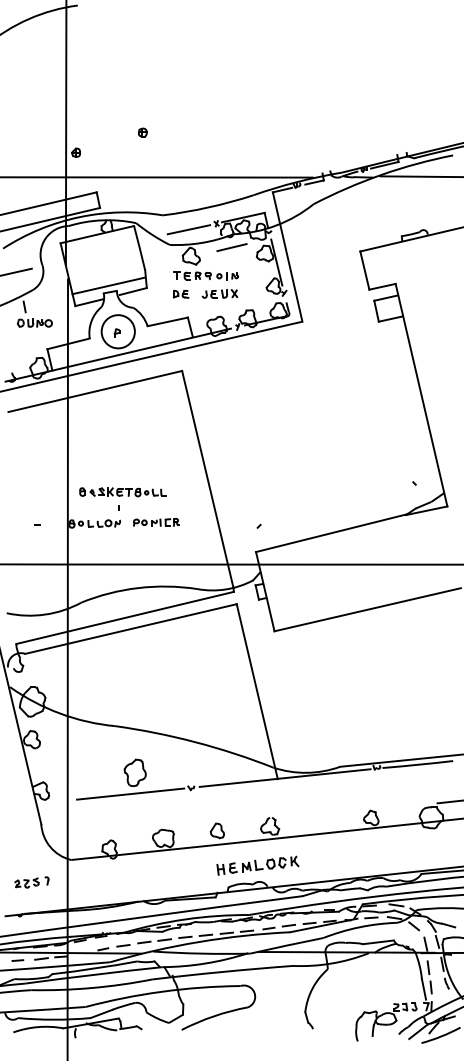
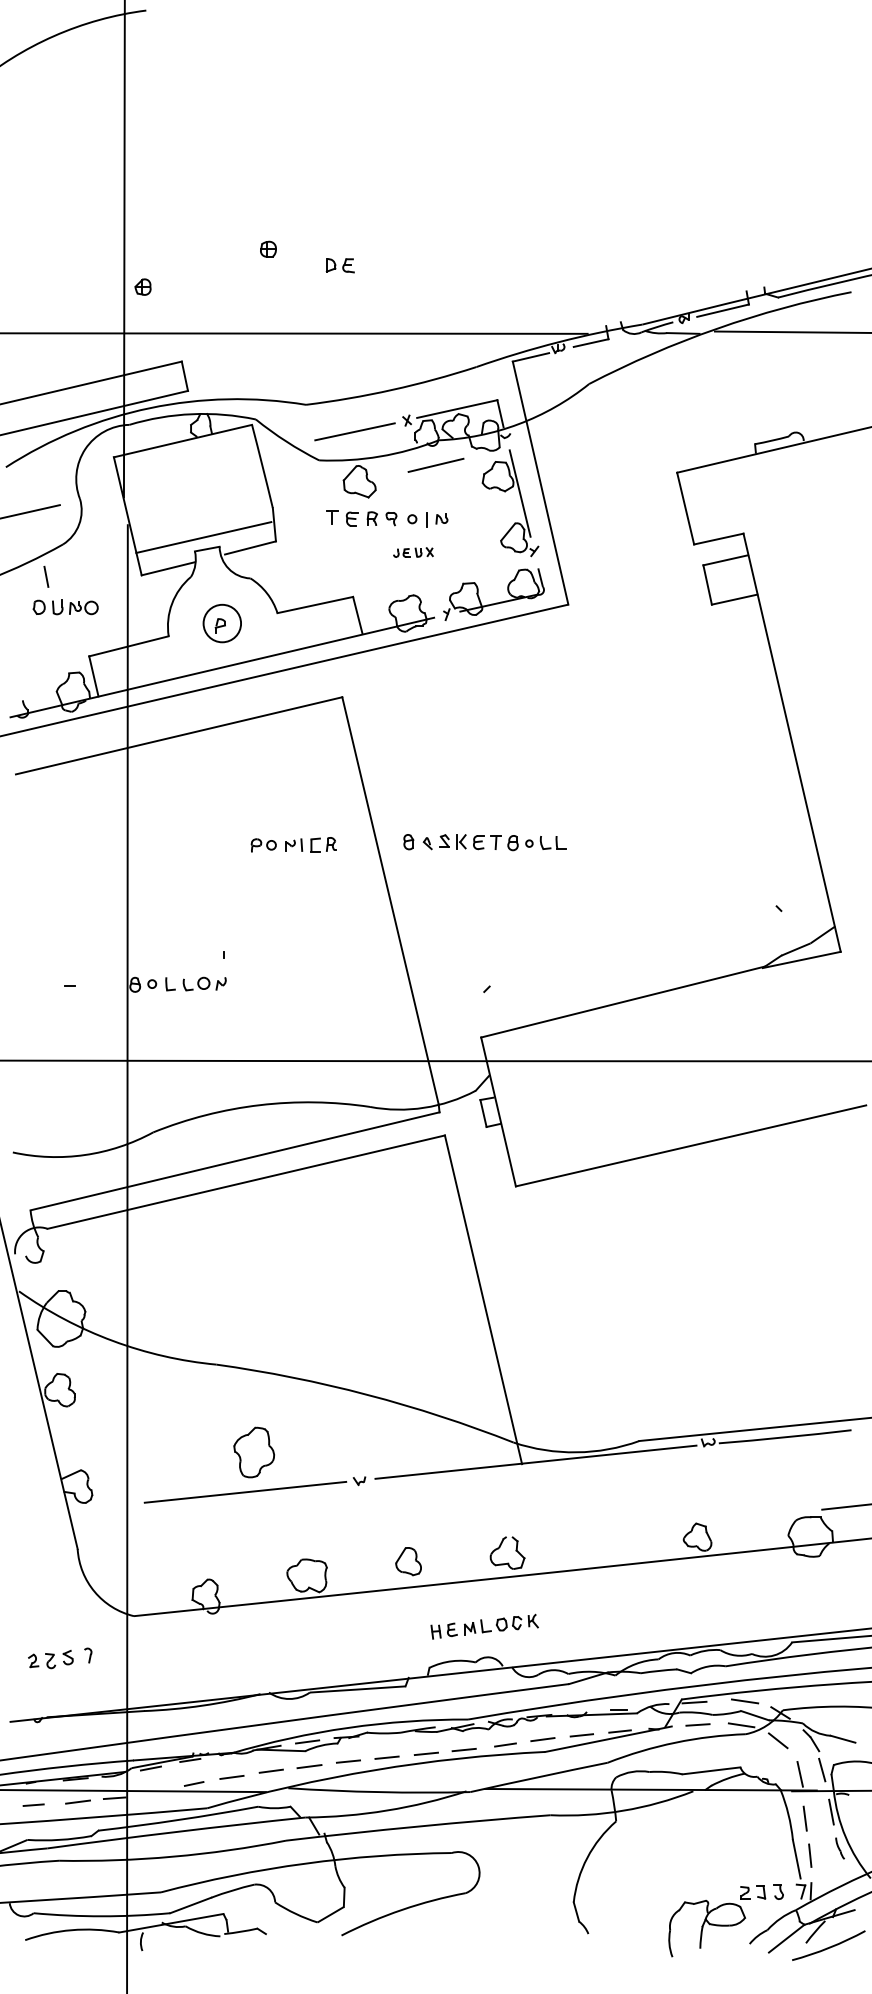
part: (181, 293) -> (341, 264), moved
part: (219, 293) -> (412, 551), size x0.6
circle: (117, 331) -> (220, 623), size x0.6
part: (122, 492) -> (483, 842), moved
part: (156, 522) -> (294, 844), moved
part: (257, 865) -> (483, 1626), size x0.7

